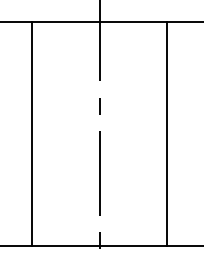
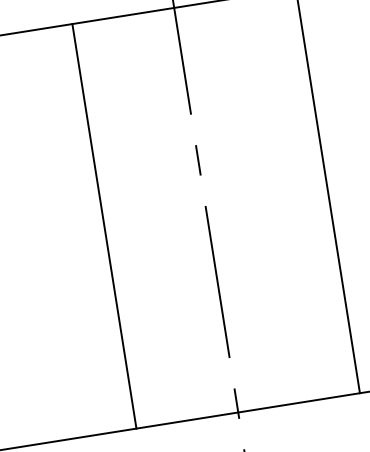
line: (32, 133) -> (105, 225), moved

